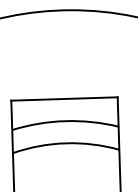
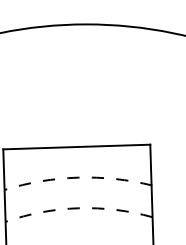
arc: (65, 121) -> (78, 178), solid -> dashed
arc: (65, 143) -> (78, 208), solid -> dashed

